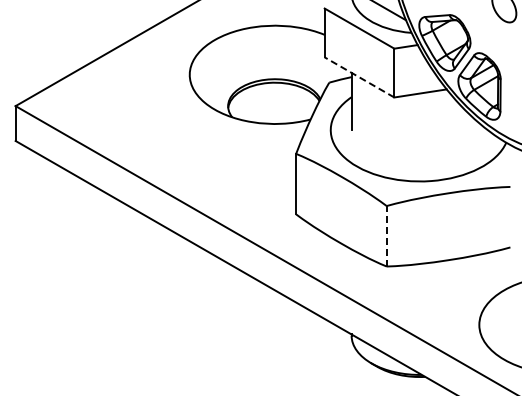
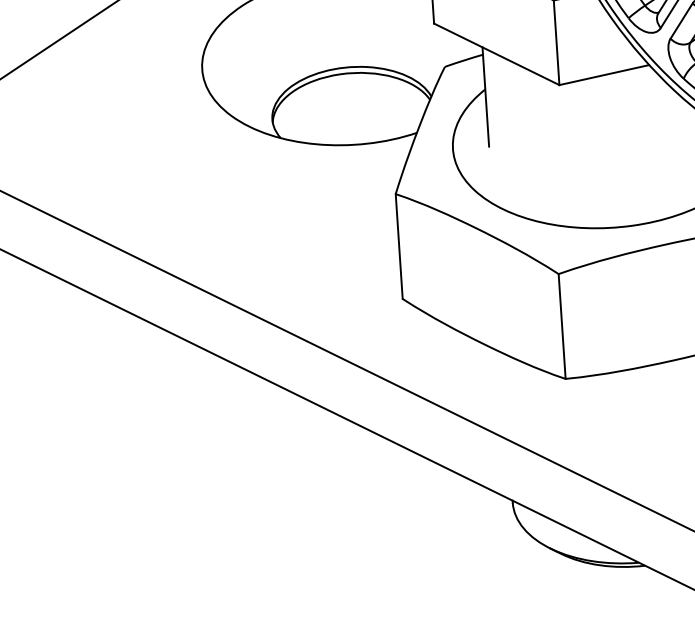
line: (359, 77) -> (496, 54), dashed -> solid
line: (386, 235) -> (561, 325), dashed -> solid

